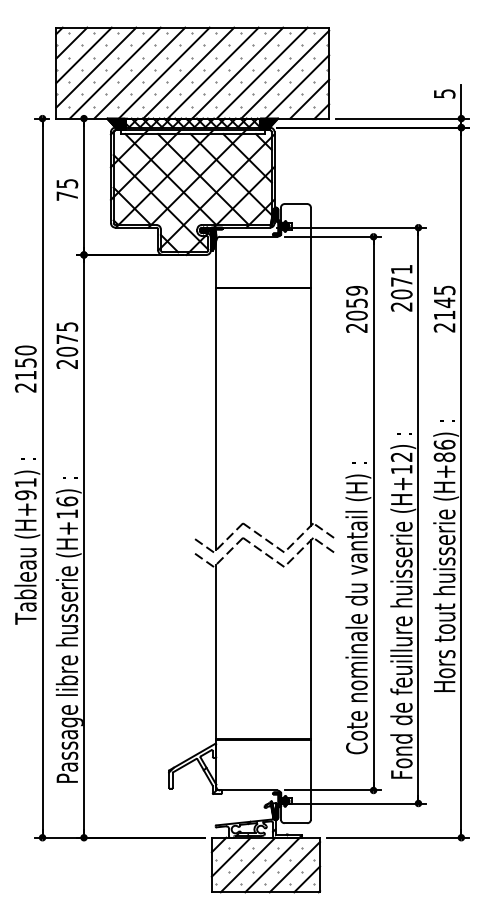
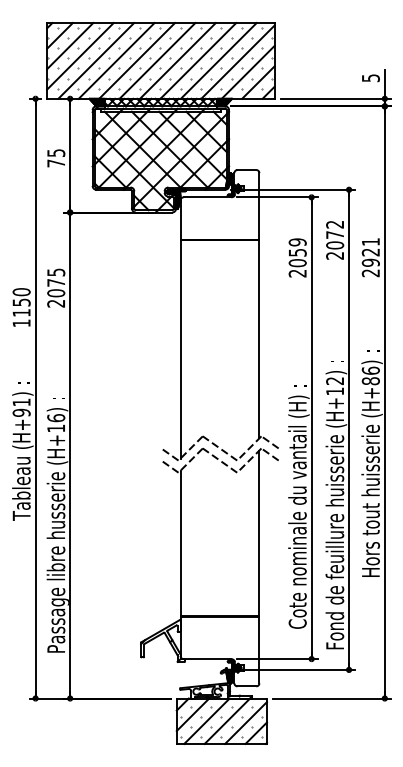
text: (400, 269) -> (334, 224), 2071 -> 2072
text: (444, 302) -> (370, 252), 2145 -> 2921
text: (25, 388) -> (21, 323), 2150 -> 1150

